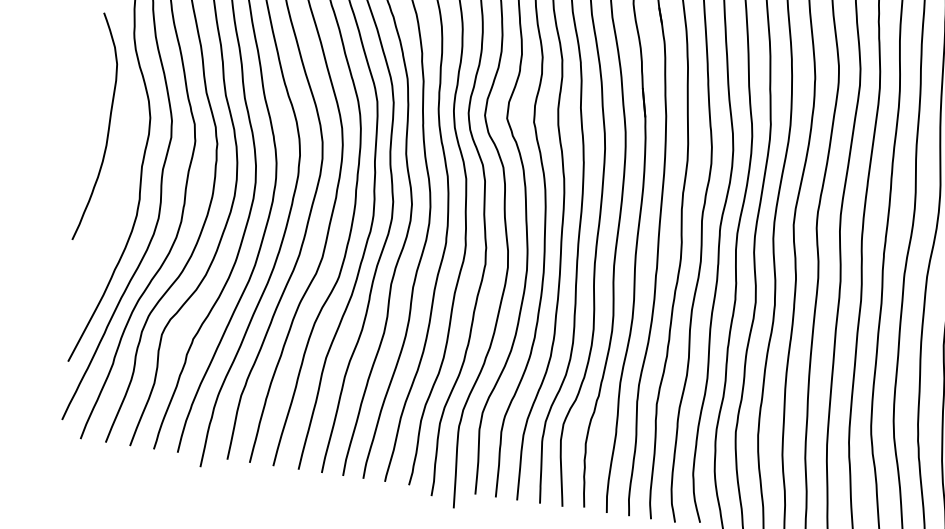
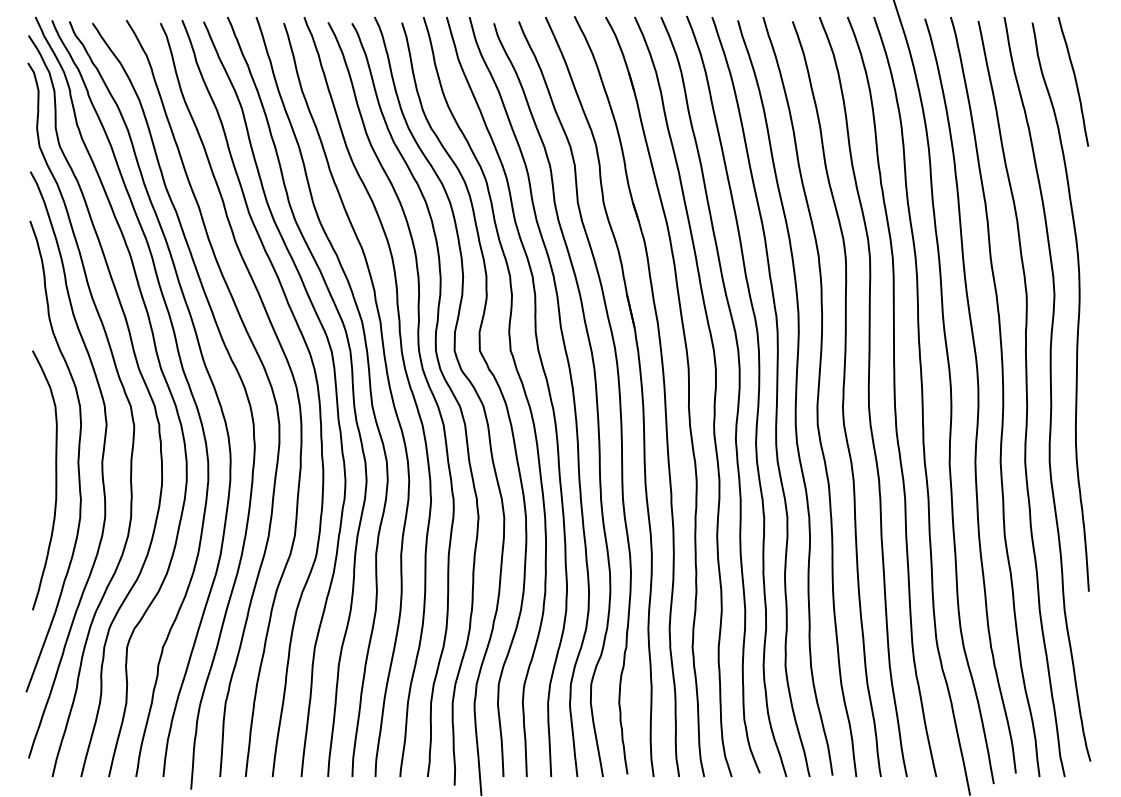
curve: (108, 129) -> (55, 480), moved

